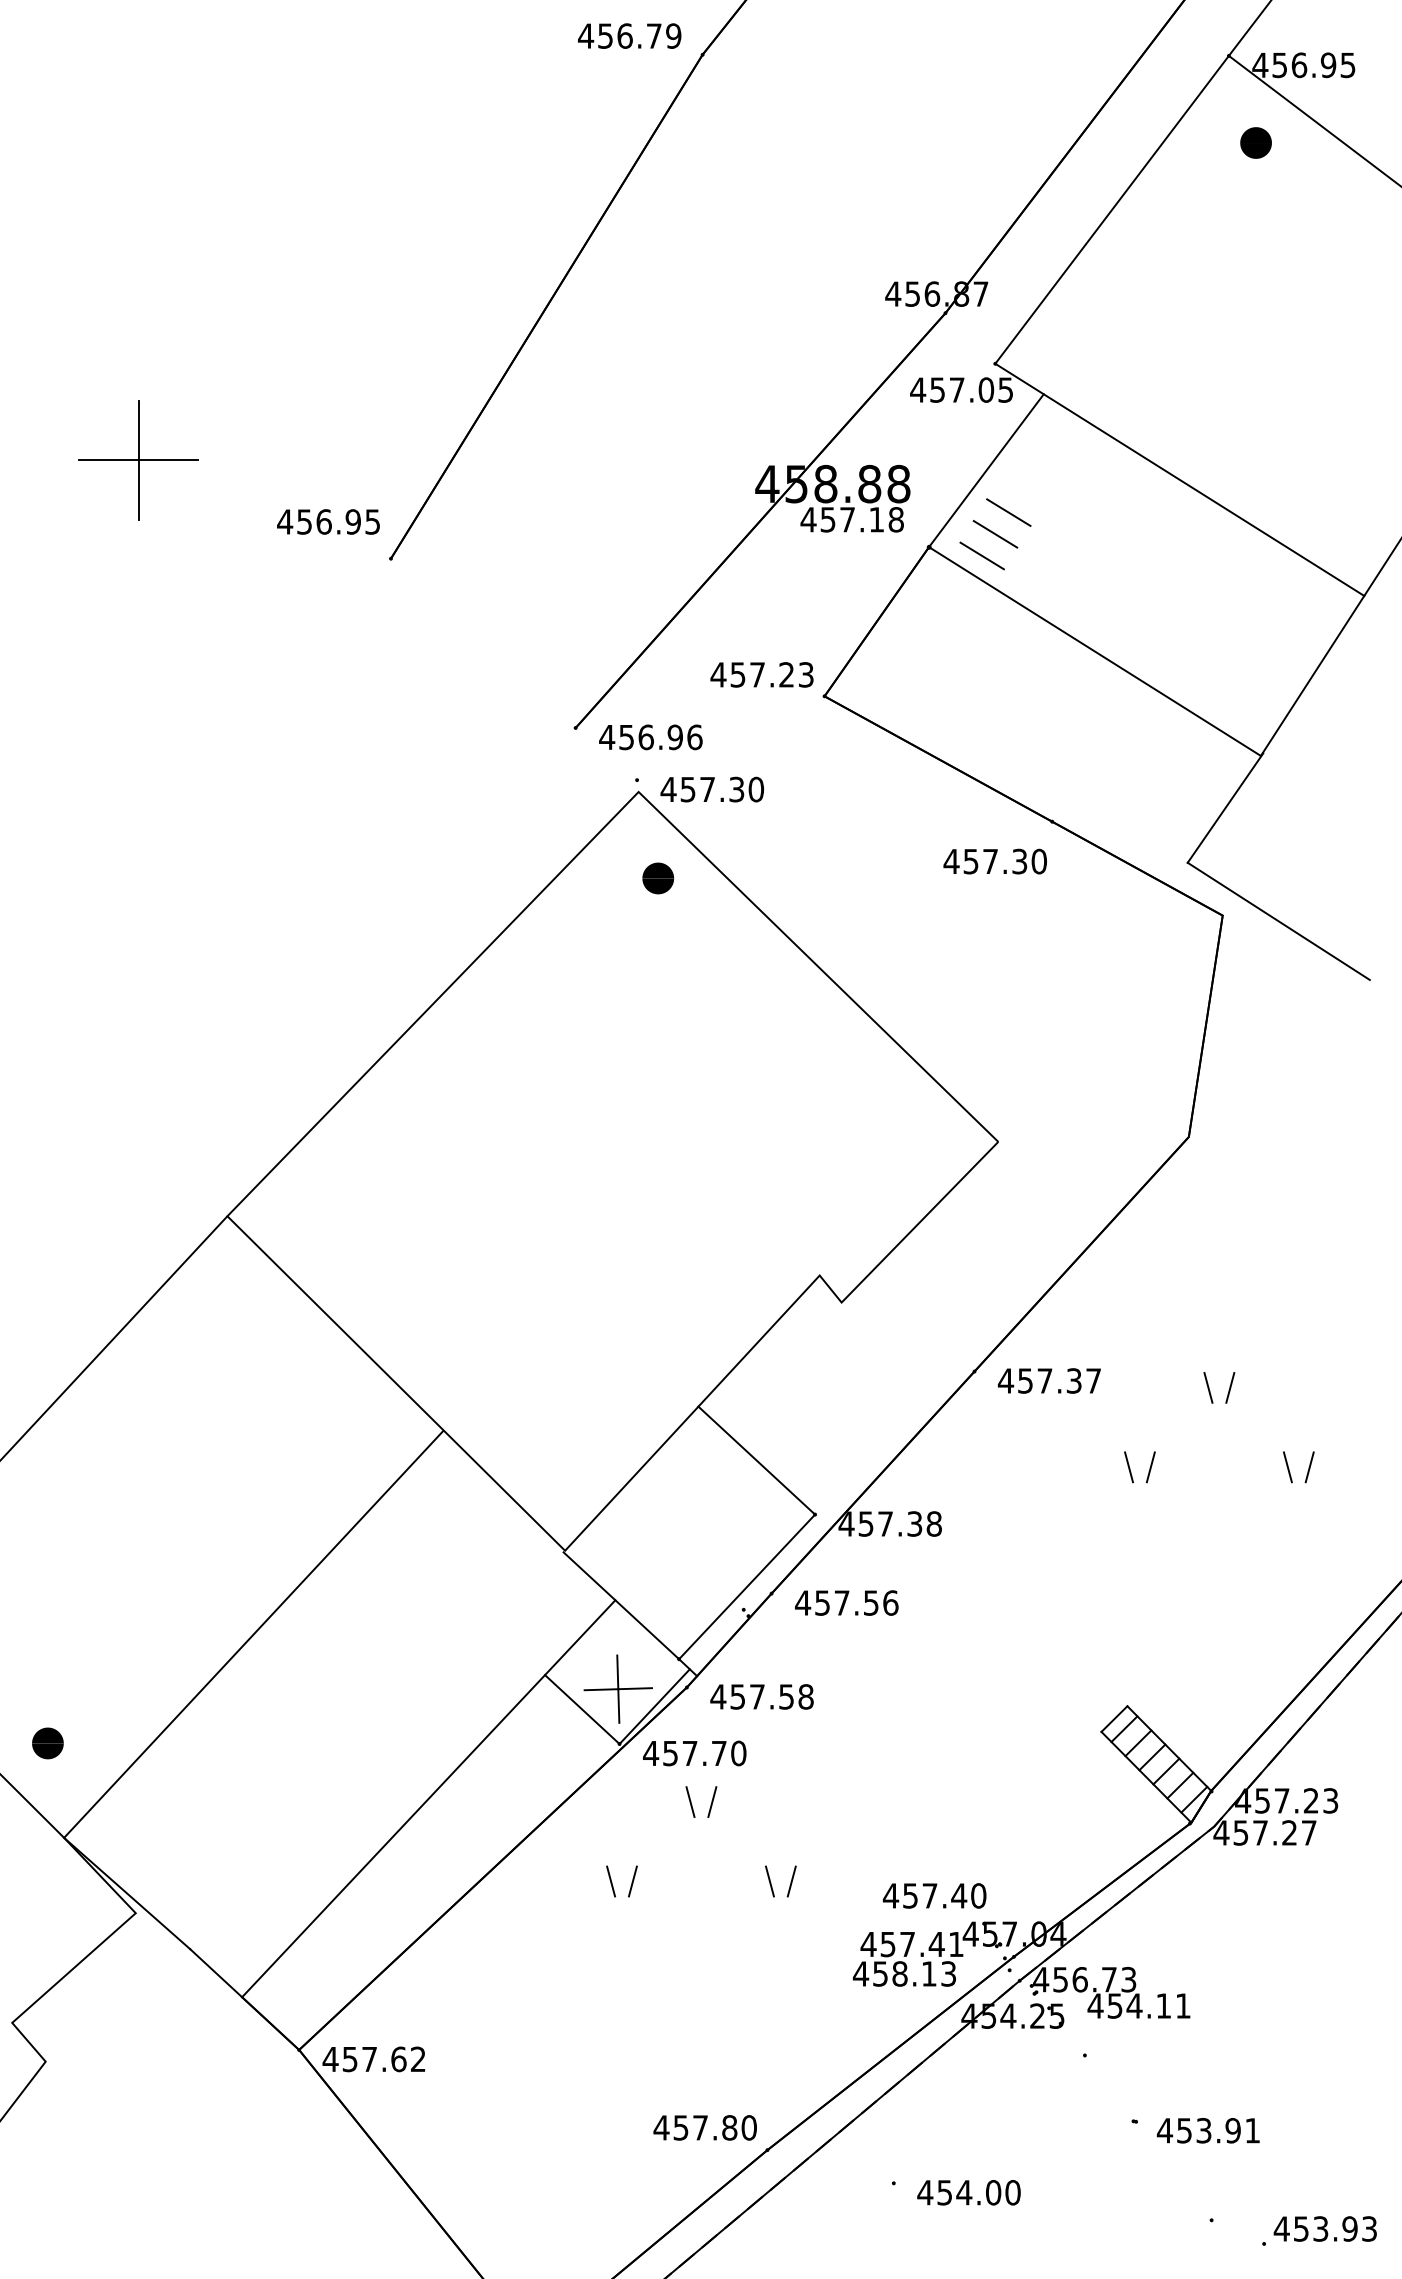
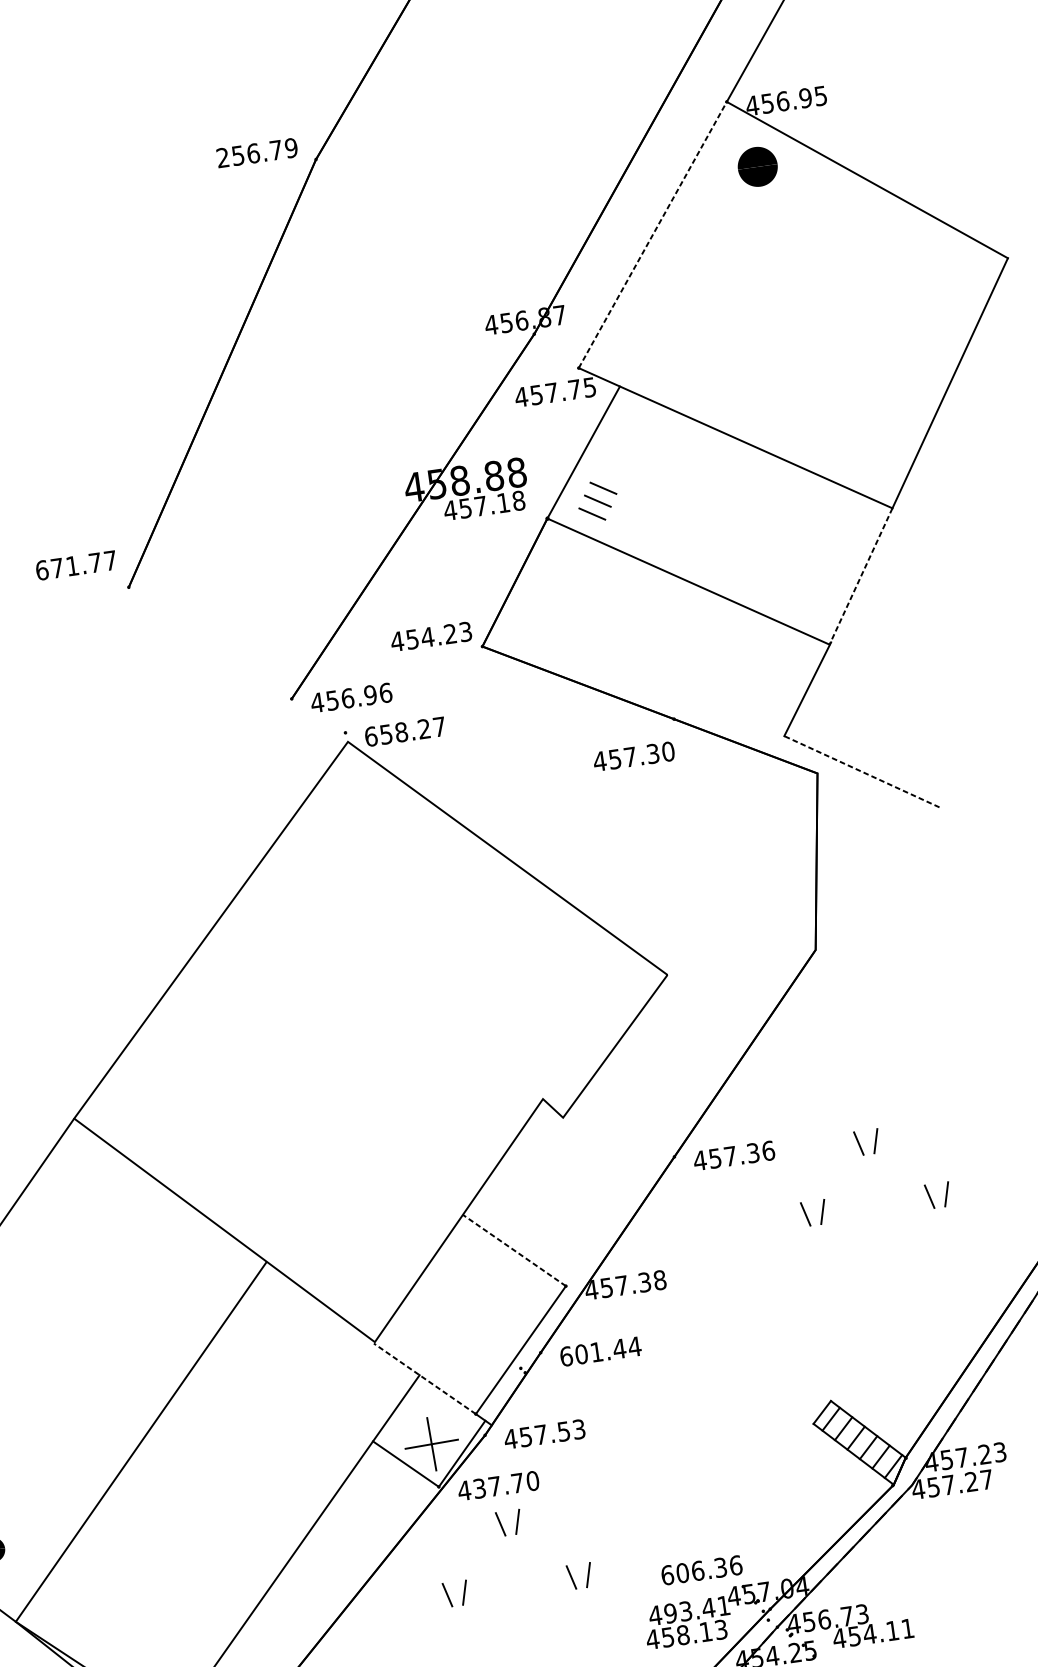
text: (586, 35) -> (223, 157), 456.79 -> 256.79
part: (1255, 142) -> (757, 166), size x1.6
line: (1112, 209) -> (653, 234), solid -> dashed
text: (986, 389) -> (574, 389), 457.05 -> 457.75
text: (328, 521) -> (75, 565), 456.95 -> 671.77
part: (995, 534) -> (597, 501), size x0.7
text: (757, 674) -> (427, 636), 457.23 -> 454.23
line: (1312, 676) -> (861, 576), solid -> dashed
text: (712, 789) -> (405, 731), 457.30 -> 658.27
part: (658, 878) -> (373, 807), removed
line: (1278, 921) -> (861, 771), solid -> dashed
text: (1093, 1380) -> (768, 1150), 457.37 -> 457.36
line: (756, 1460) -> (514, 1250), solid -> dashed
text: (846, 1602) -> (600, 1351), 457.56 -> 601.44
line: (621, 1605) -> (424, 1378), solid -> dashed
text: (805, 1696) -> (578, 1429), 457.58 -> 457.53
text: (670, 1752) -> (479, 1487), 457.70 -> 437.70
text: (934, 1895) -> (701, 1570), 457.40 -> 606.36
text: (897, 1944) -> (677, 1612), 457.41 -> 493.41

